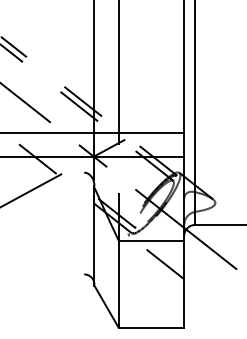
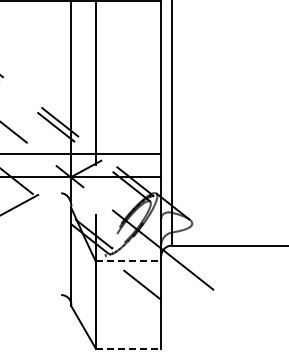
line: (151, 240) -> (128, 261), solid -> dashed
line: (151, 327) -> (128, 348), solid -> dashed

